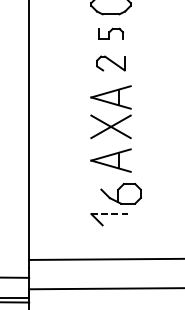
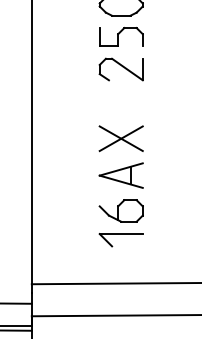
part: (111, 33) -> (121, 36), size x1.67
part: (110, 63) -> (120, 69), size x1.43
part: (110, 97) -> (120, 106), removed
part: (120, 193) -> (120, 210), moved
line: (111, 214) -> (121, 234), dashed -> solid

